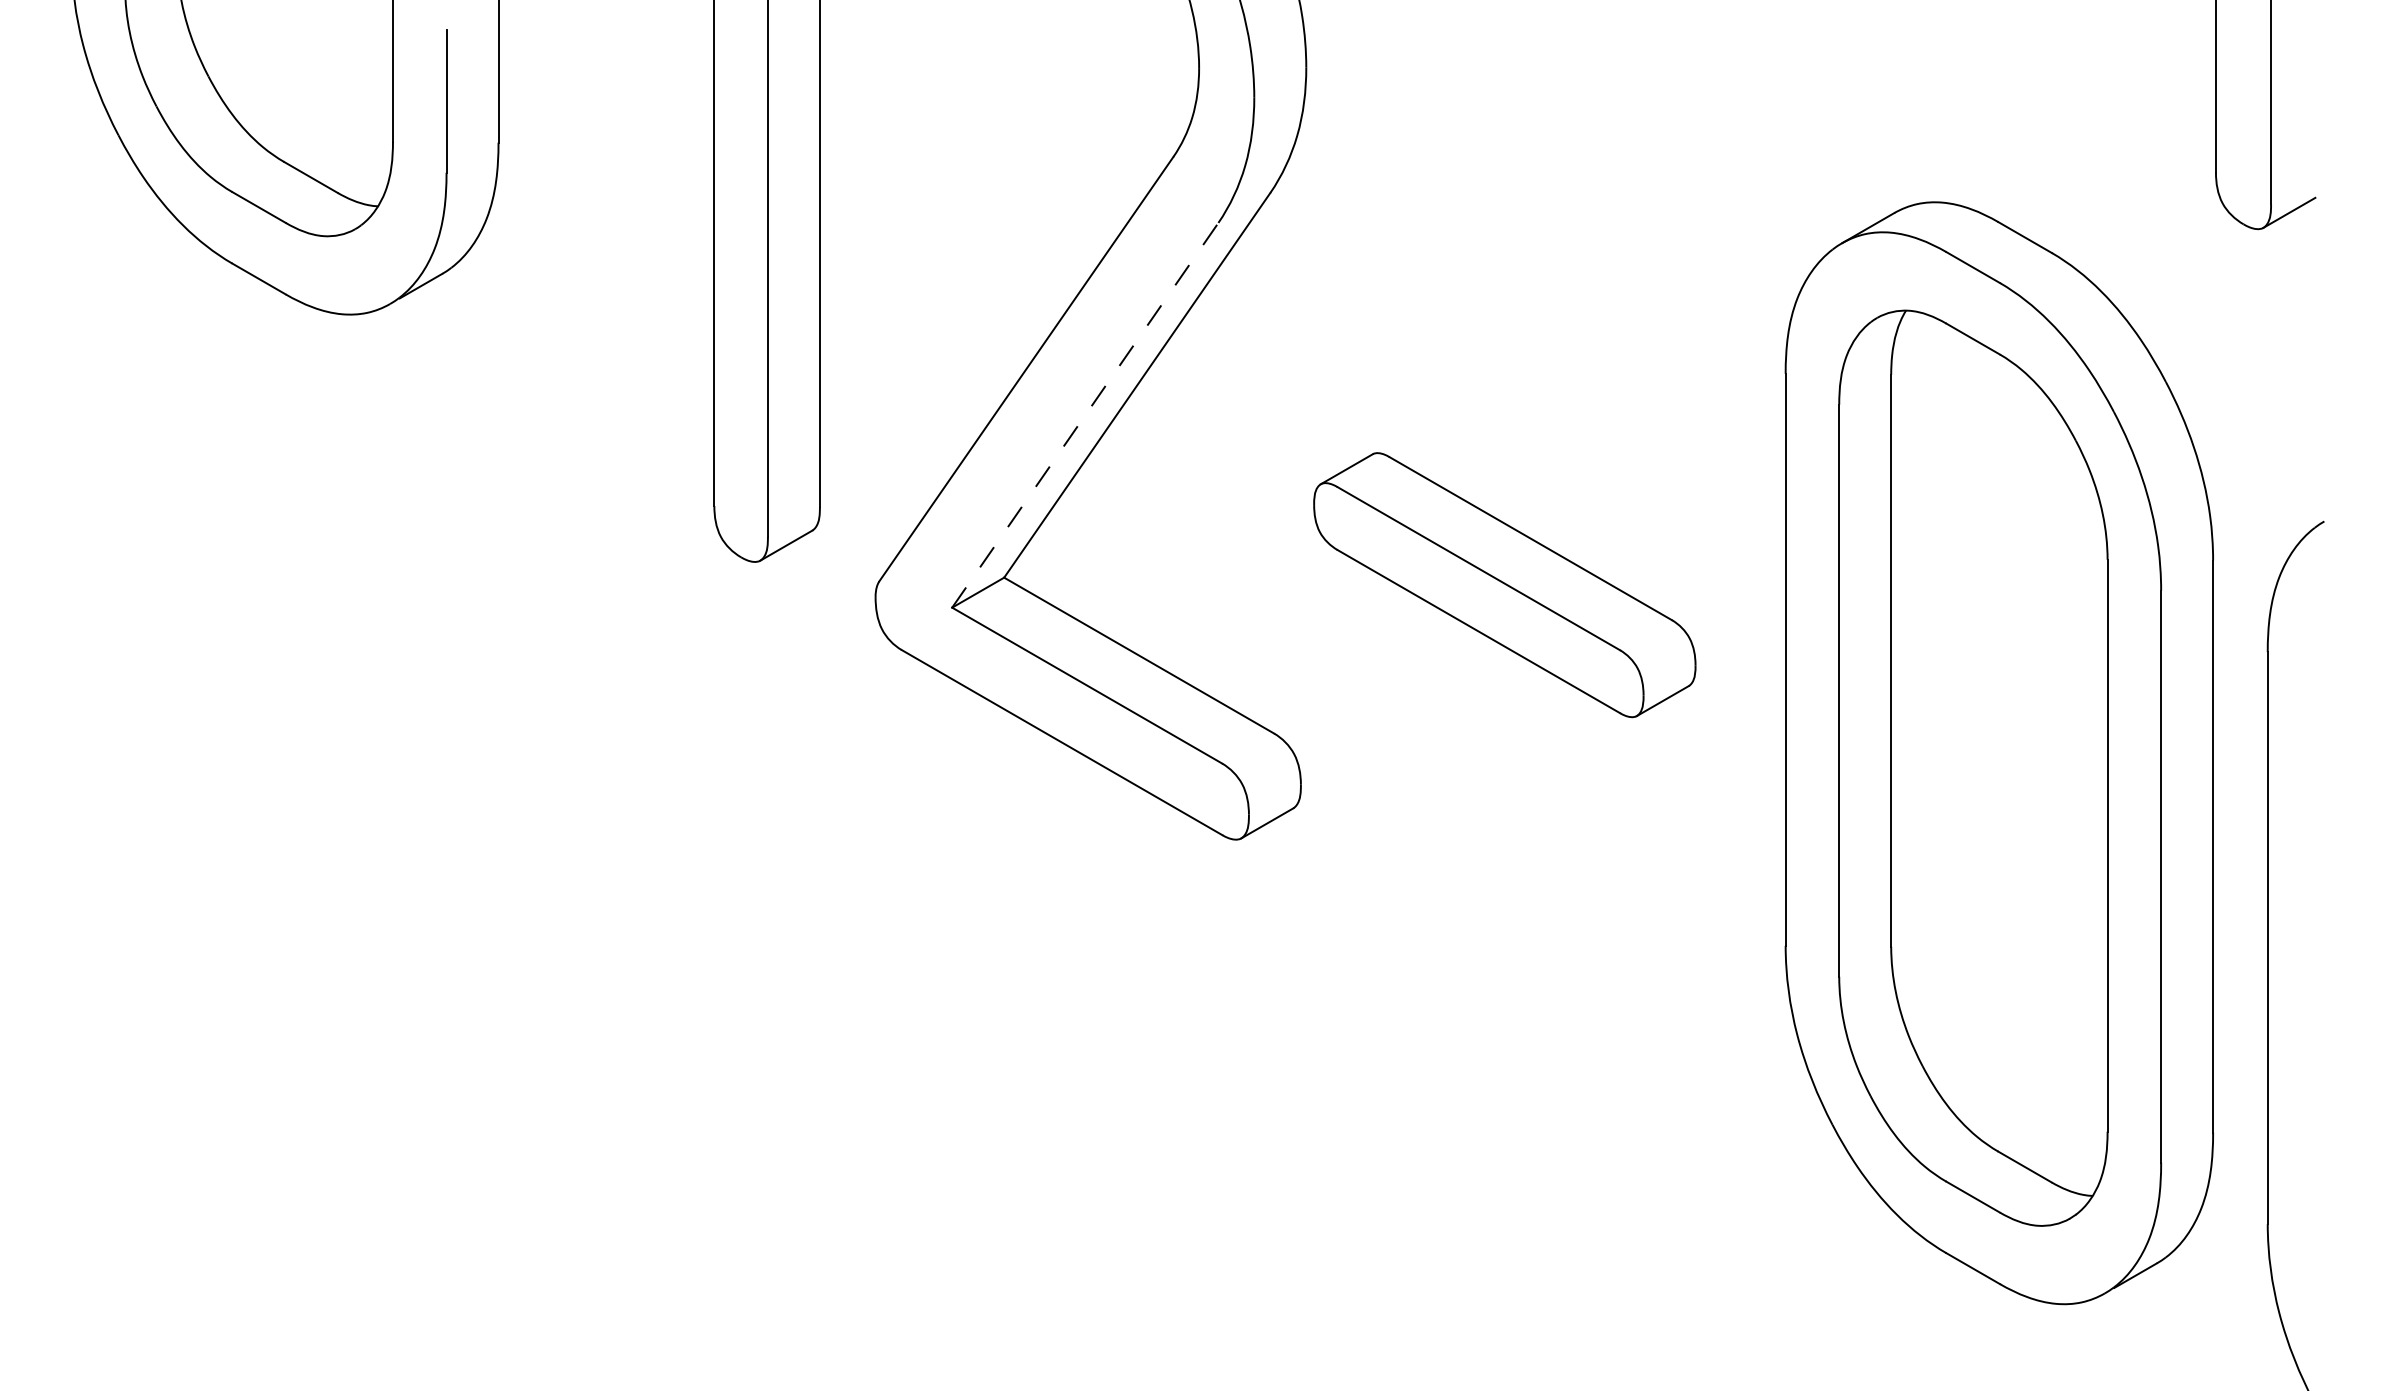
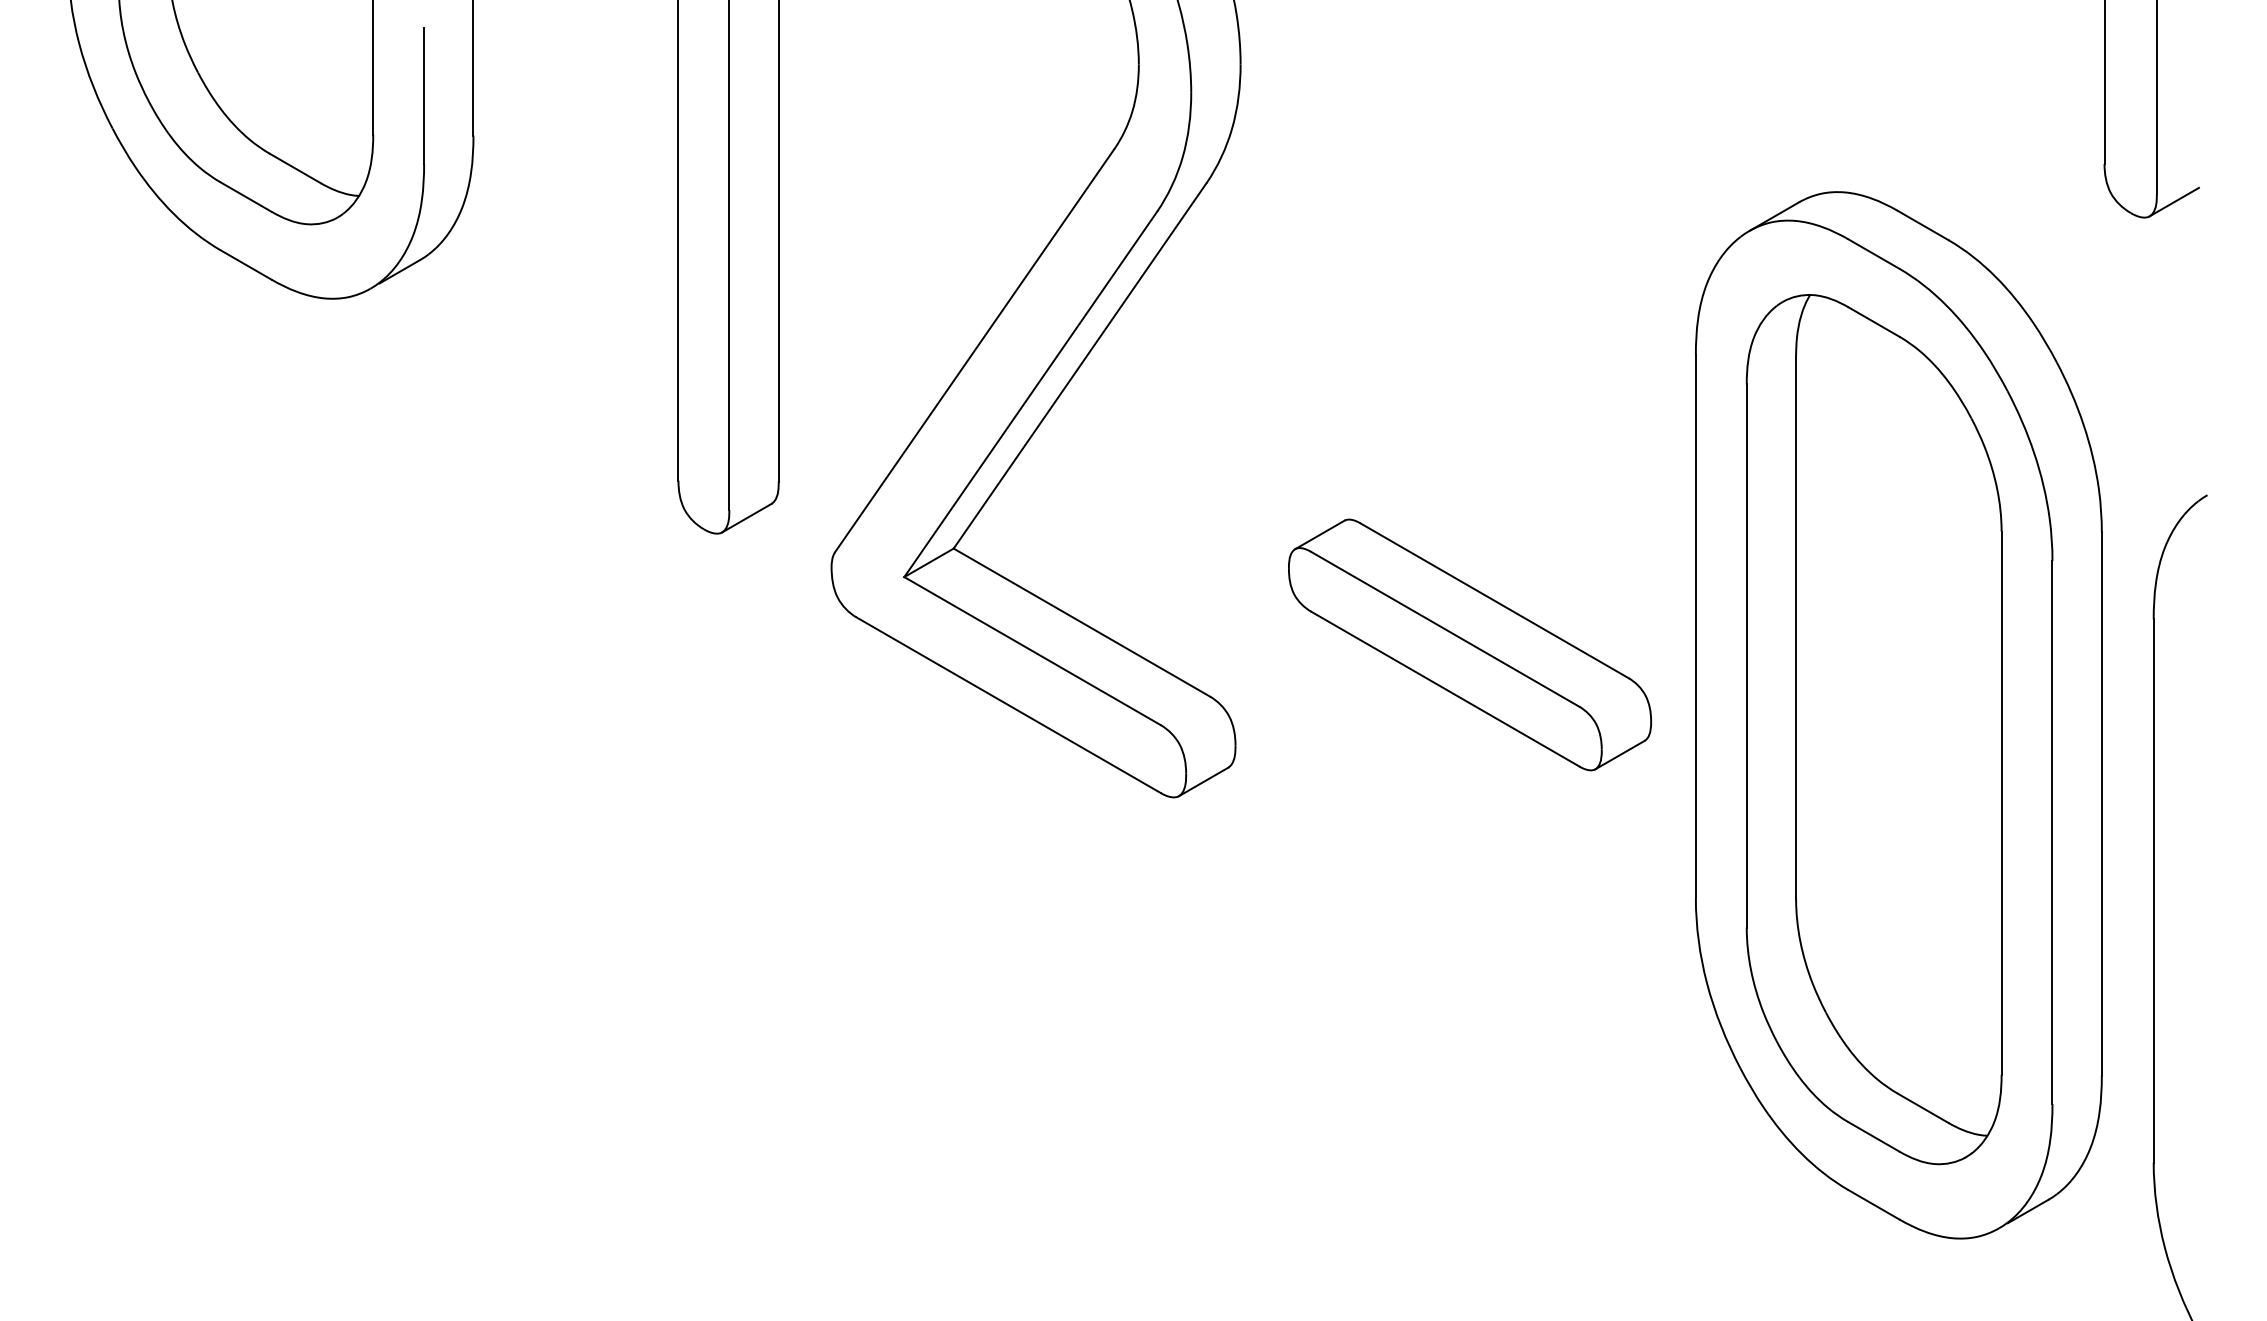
line: (1085, 415) -> (1030, 394), dashed -> solid
part: (1504, 585) -> (1469, 645), moved

